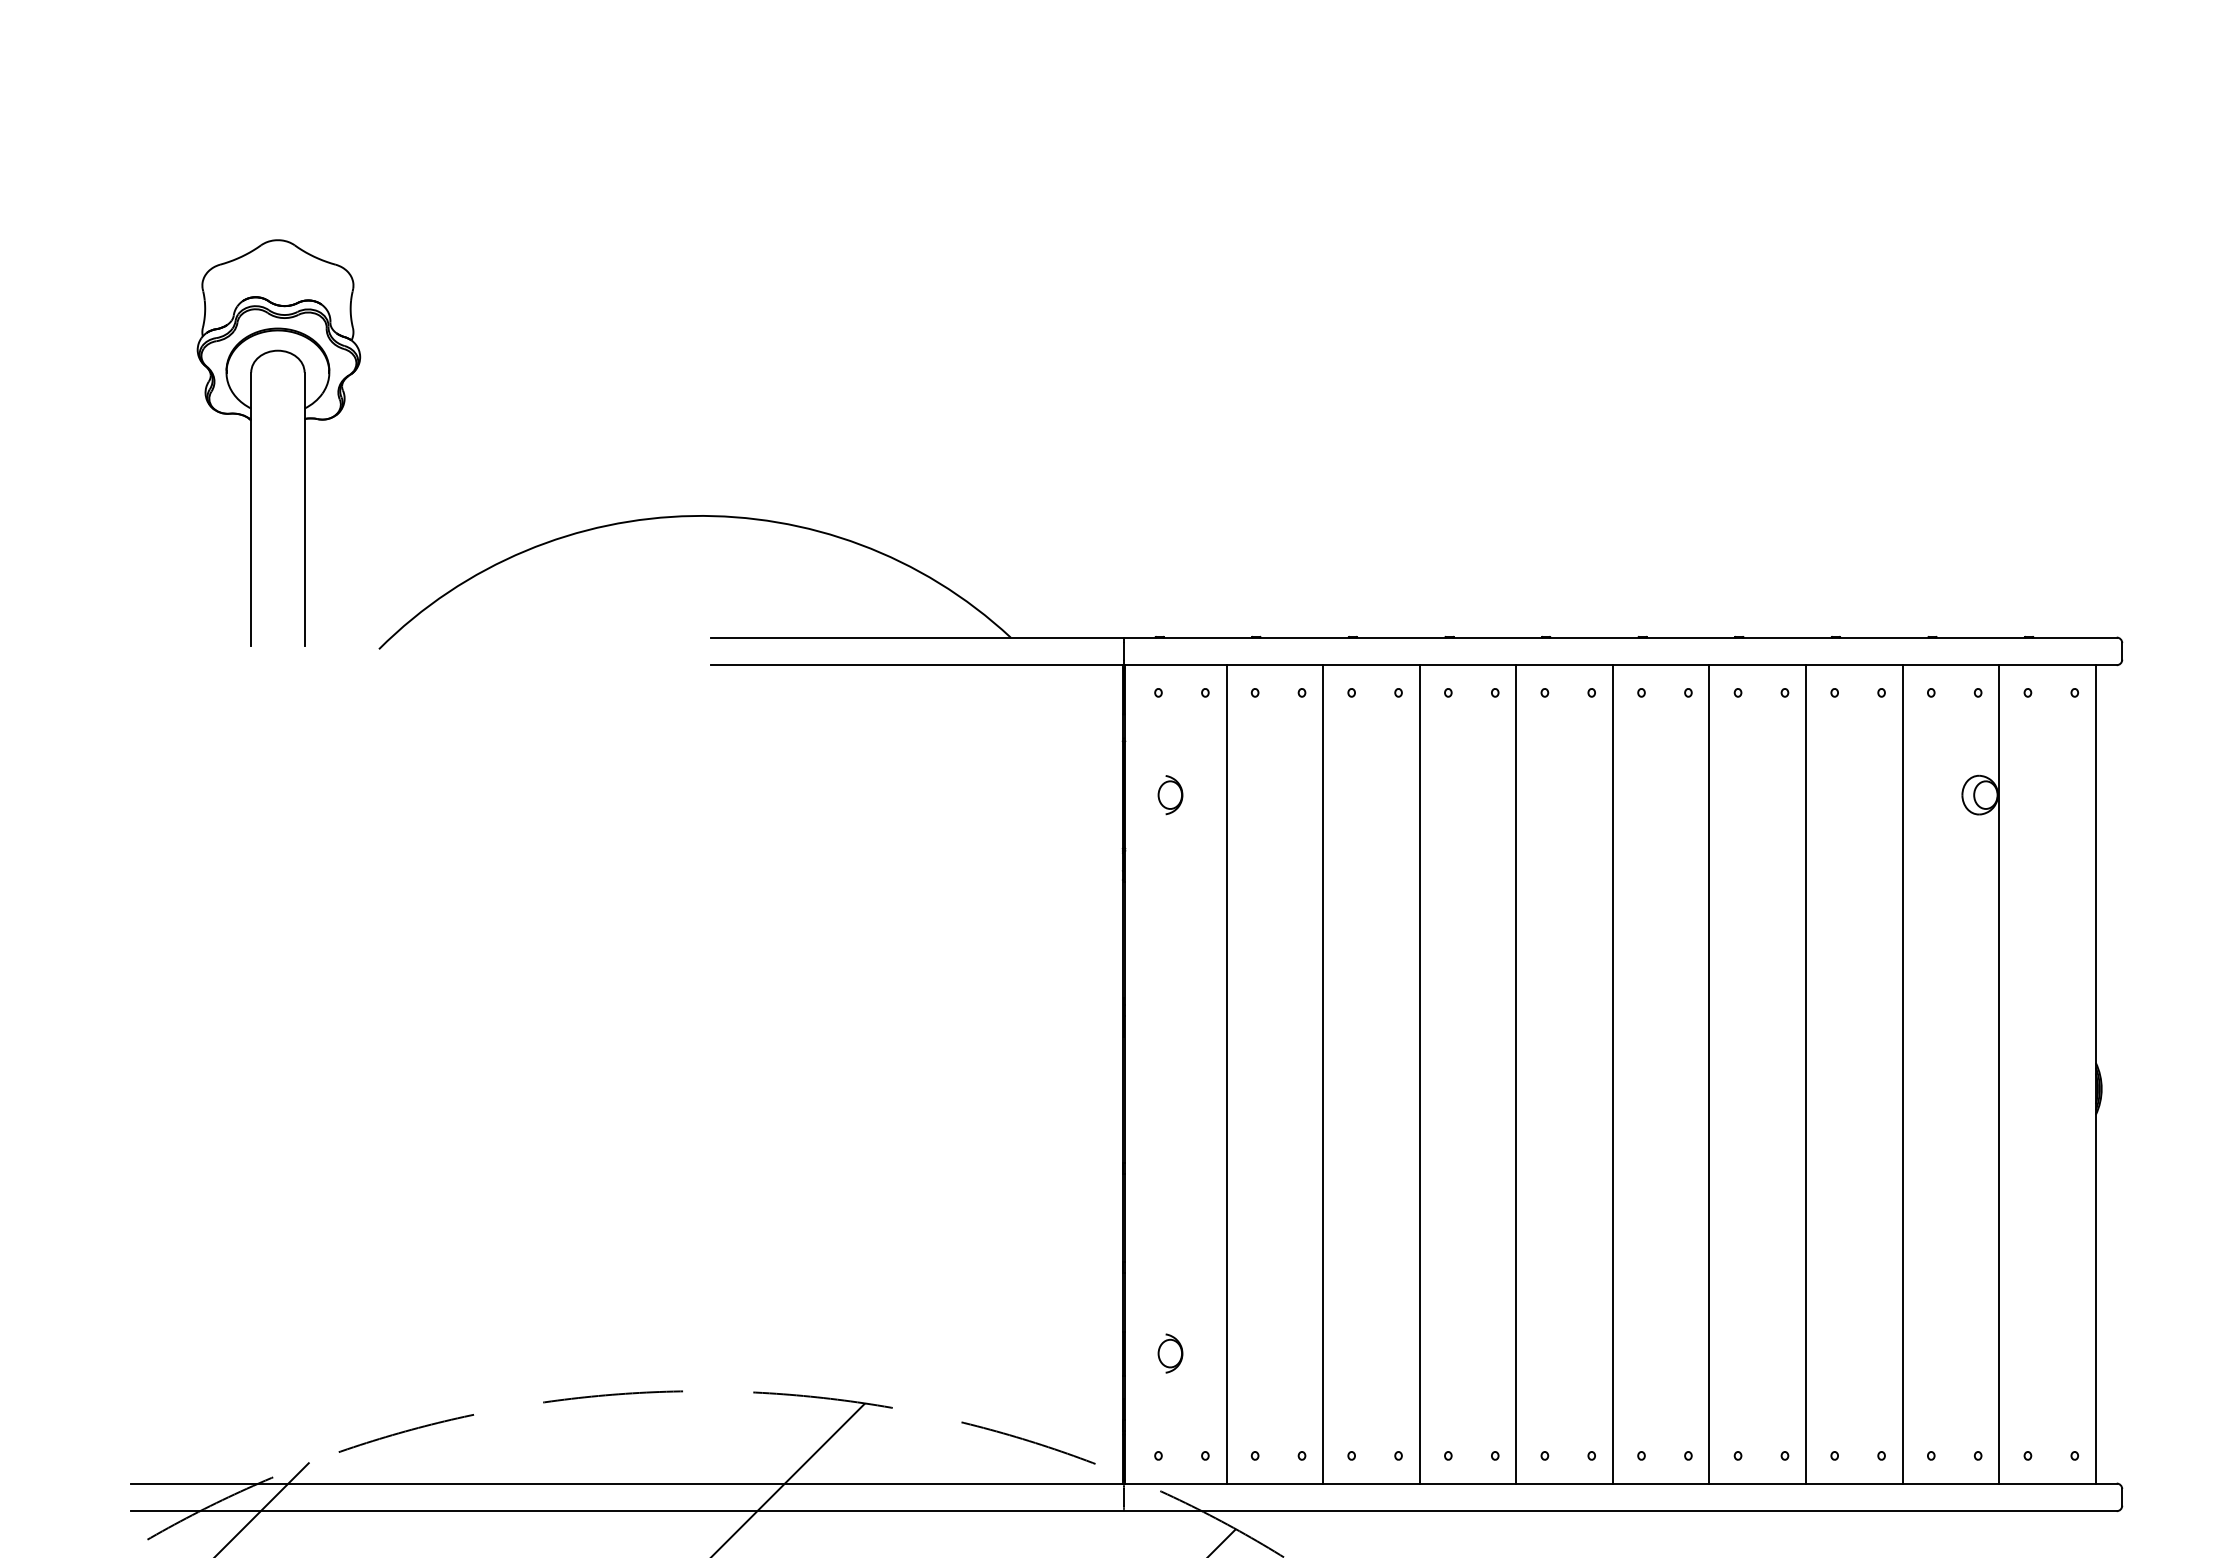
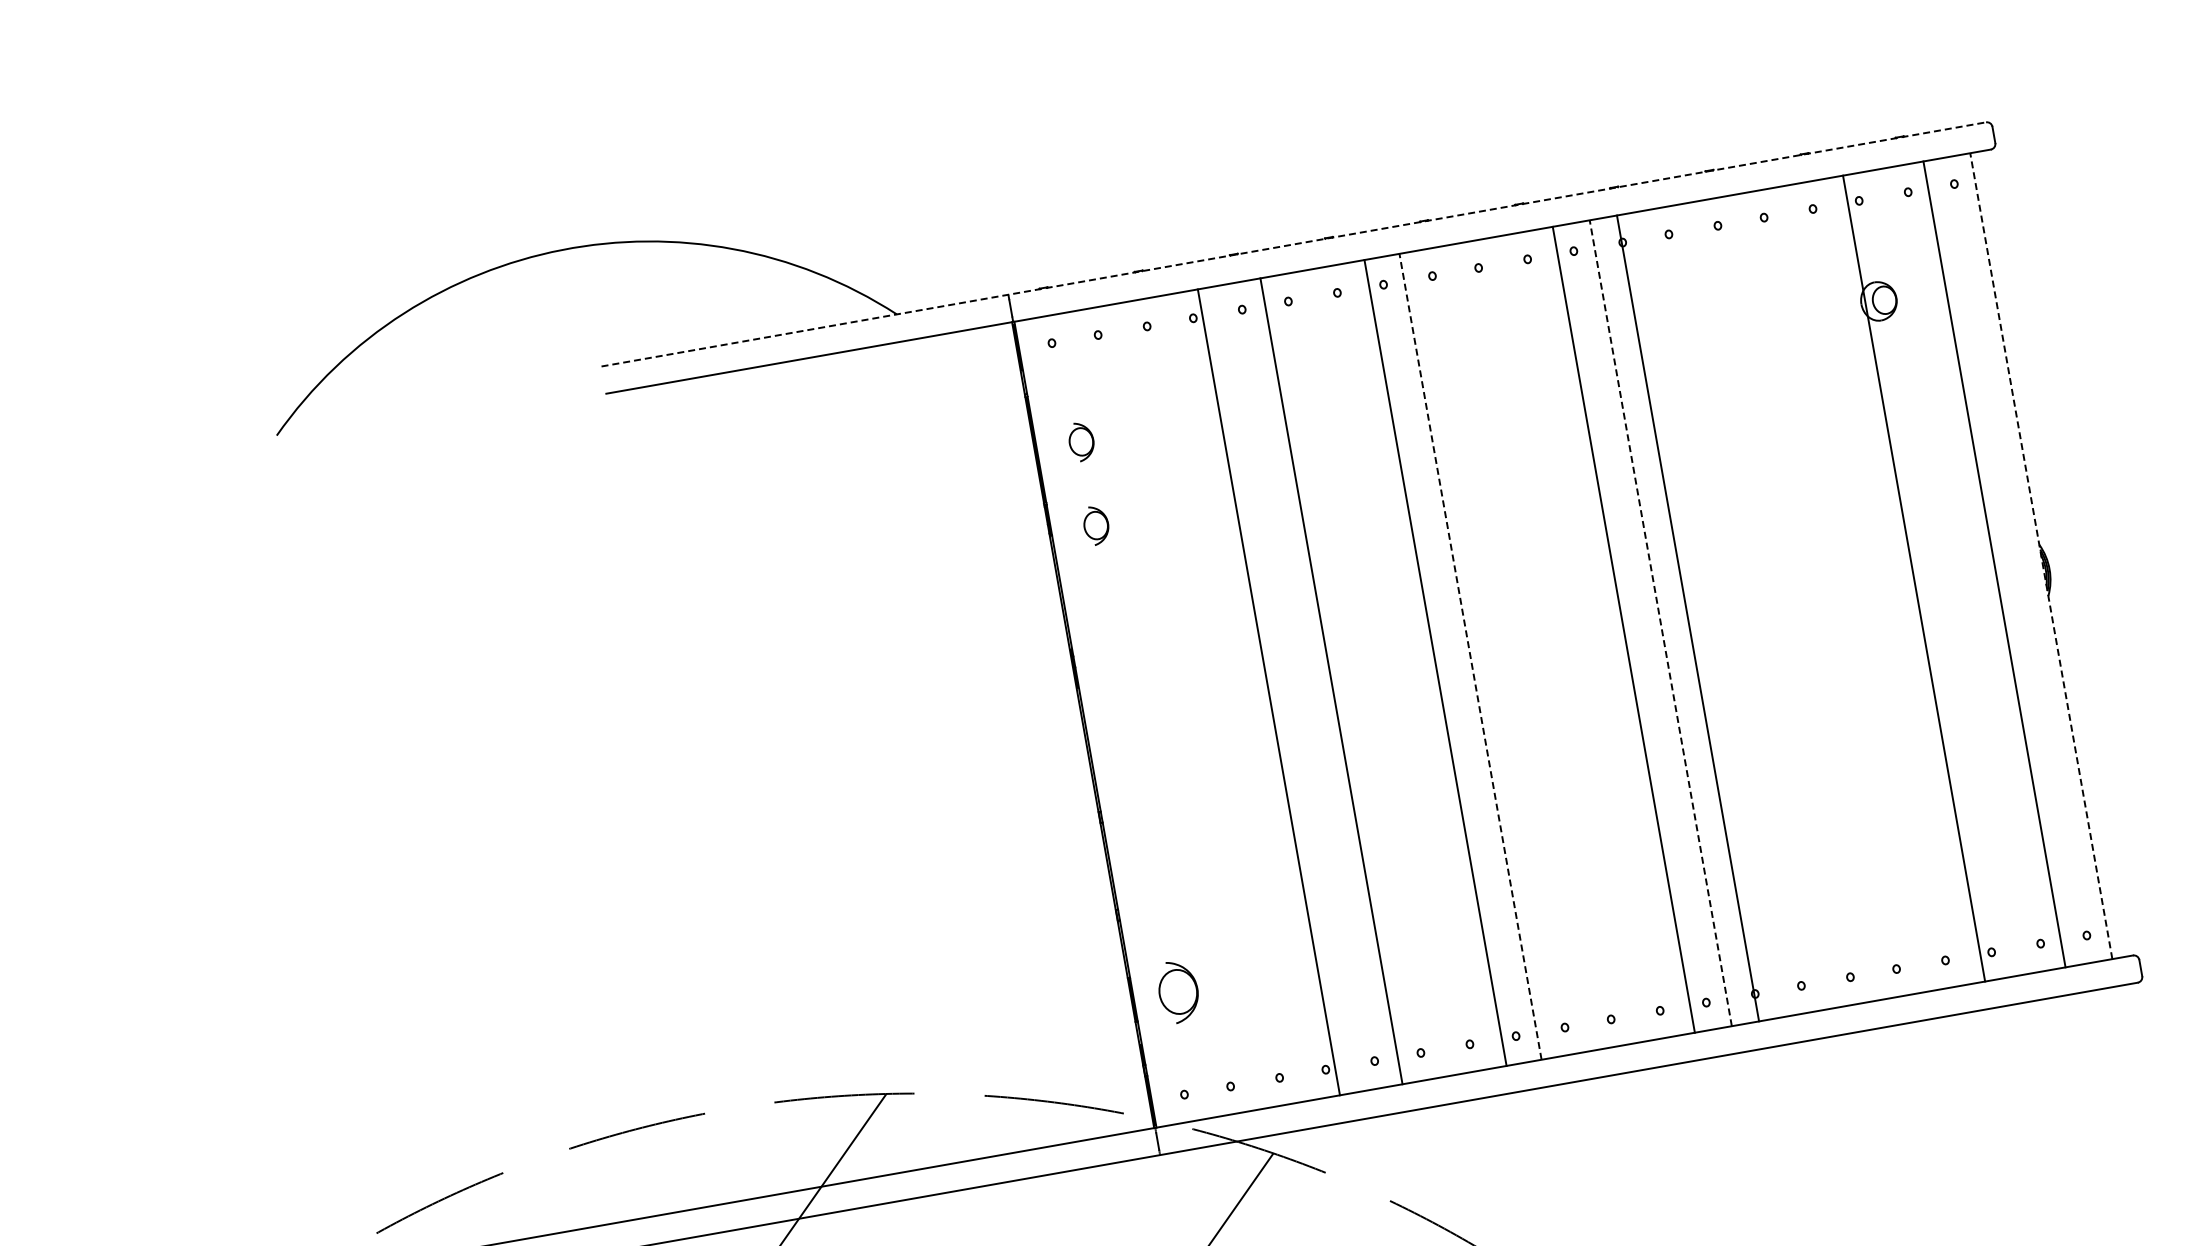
part: (304, 442) -> (167, 244), removed
line: (1413, 637) -> (1293, 244), solid -> dashed
part: (1170, 880) -> (1096, 525), added
line: (1516, 1073) -> (1470, 655), solid -> dashed
line: (1709, 1073) -> (1660, 622), solid -> dashed
line: (2095, 1073) -> (2040, 555), solid -> dashed
line: (1226, 1074) -> (1268, 692), moved
line: (1323, 1074) -> (1331, 681), moved
line: (1419, 1074) -> (1435, 663), moved
line: (1612, 1074) -> (1623, 629), moved
line: (1806, 1074) -> (1688, 618), moved
line: (1902, 1074) -> (1913, 578), moved
line: (1999, 1074) -> (1994, 564), moved
part: (1170, 1353) -> (1178, 991), size x1.6

